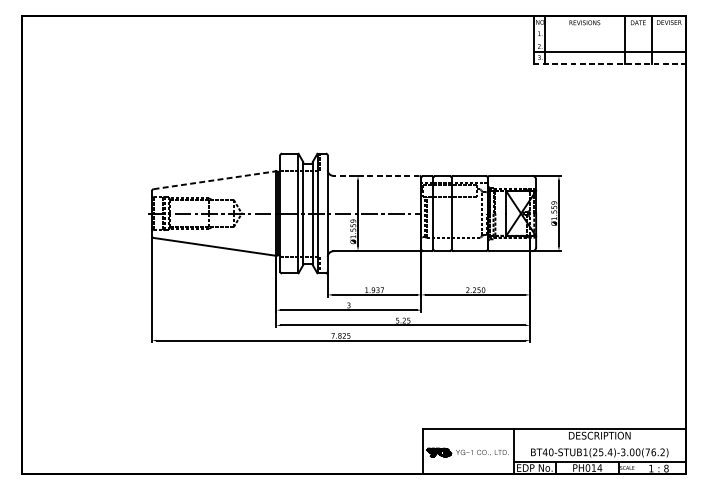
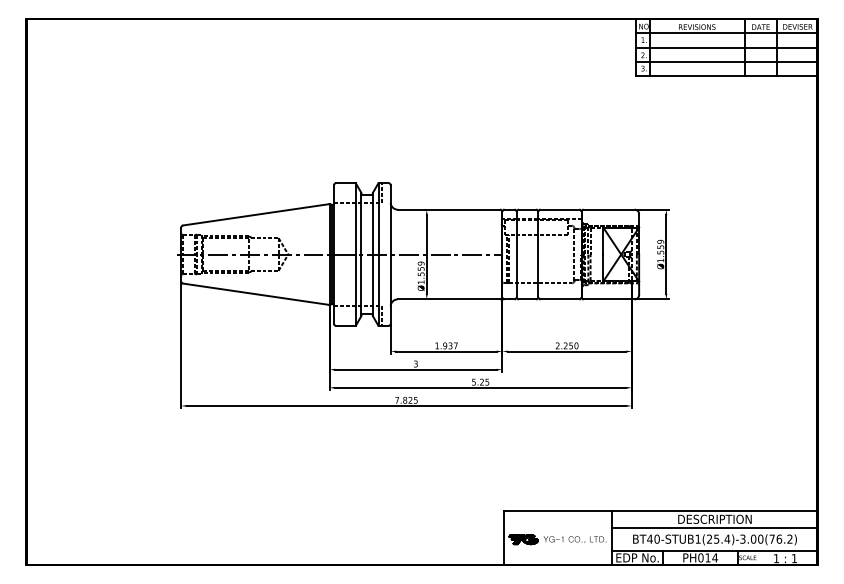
line: (609, 28) -> (726, 33), added
line: (609, 39) -> (726, 47), added
line: (609, 64) -> (726, 76), dashed -> solid
line: (376, 175) -> (448, 209), dashed -> solid
line: (215, 179) -> (256, 214), dashed -> solid
line: (599, 442) -> (714, 527), added
text: (666, 468) -> (794, 558), 8 -> 1

